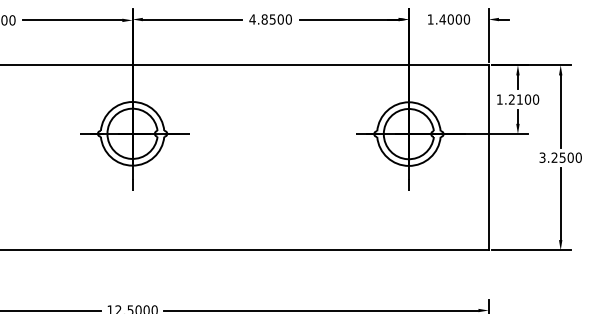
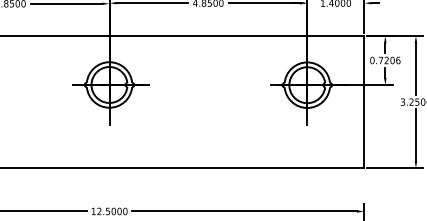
text: (517, 99) -> (385, 60), 1.2100 -> 0.7206

